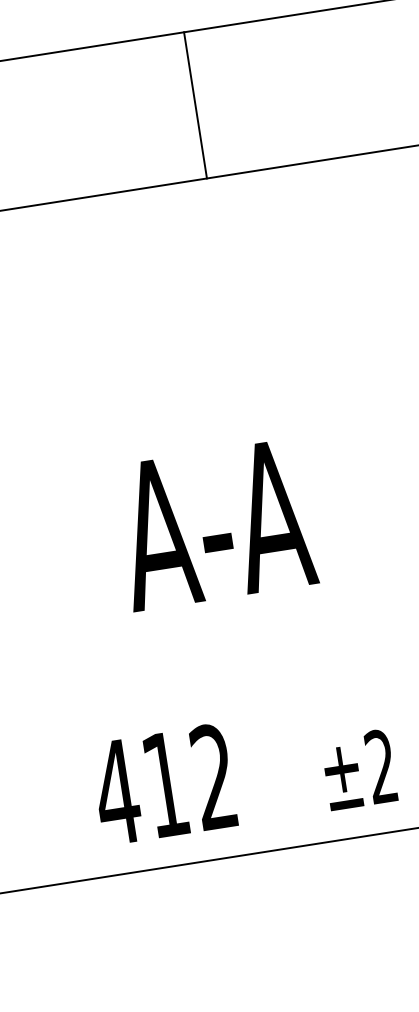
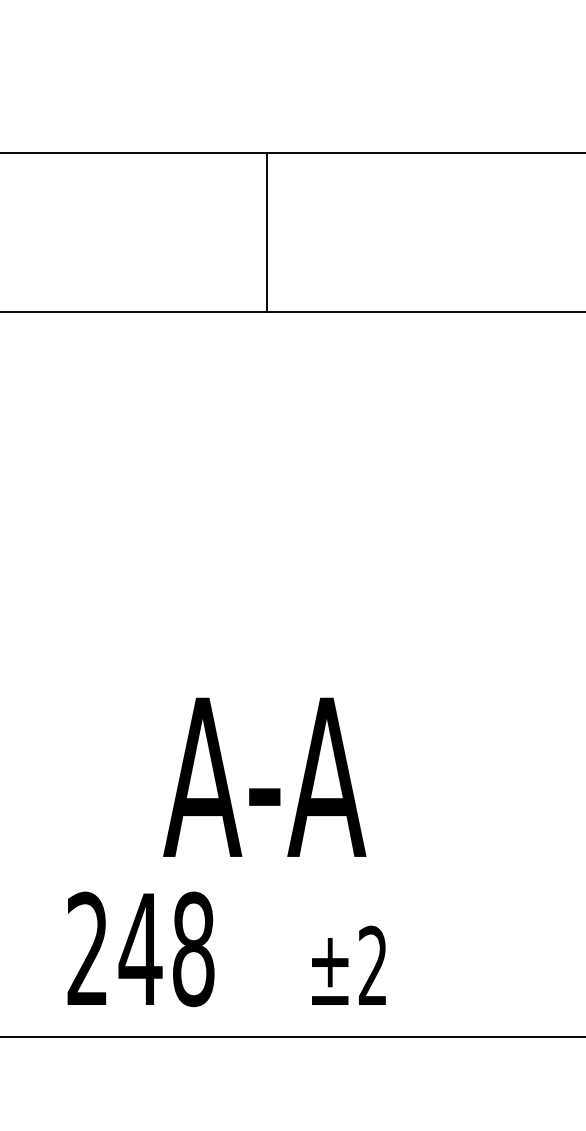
line: (195, 104) -> (266, 231), moved
text: (214, 524) -> (264, 776), moved
text: (164, 785) -> (139, 949), 412 -> 248

